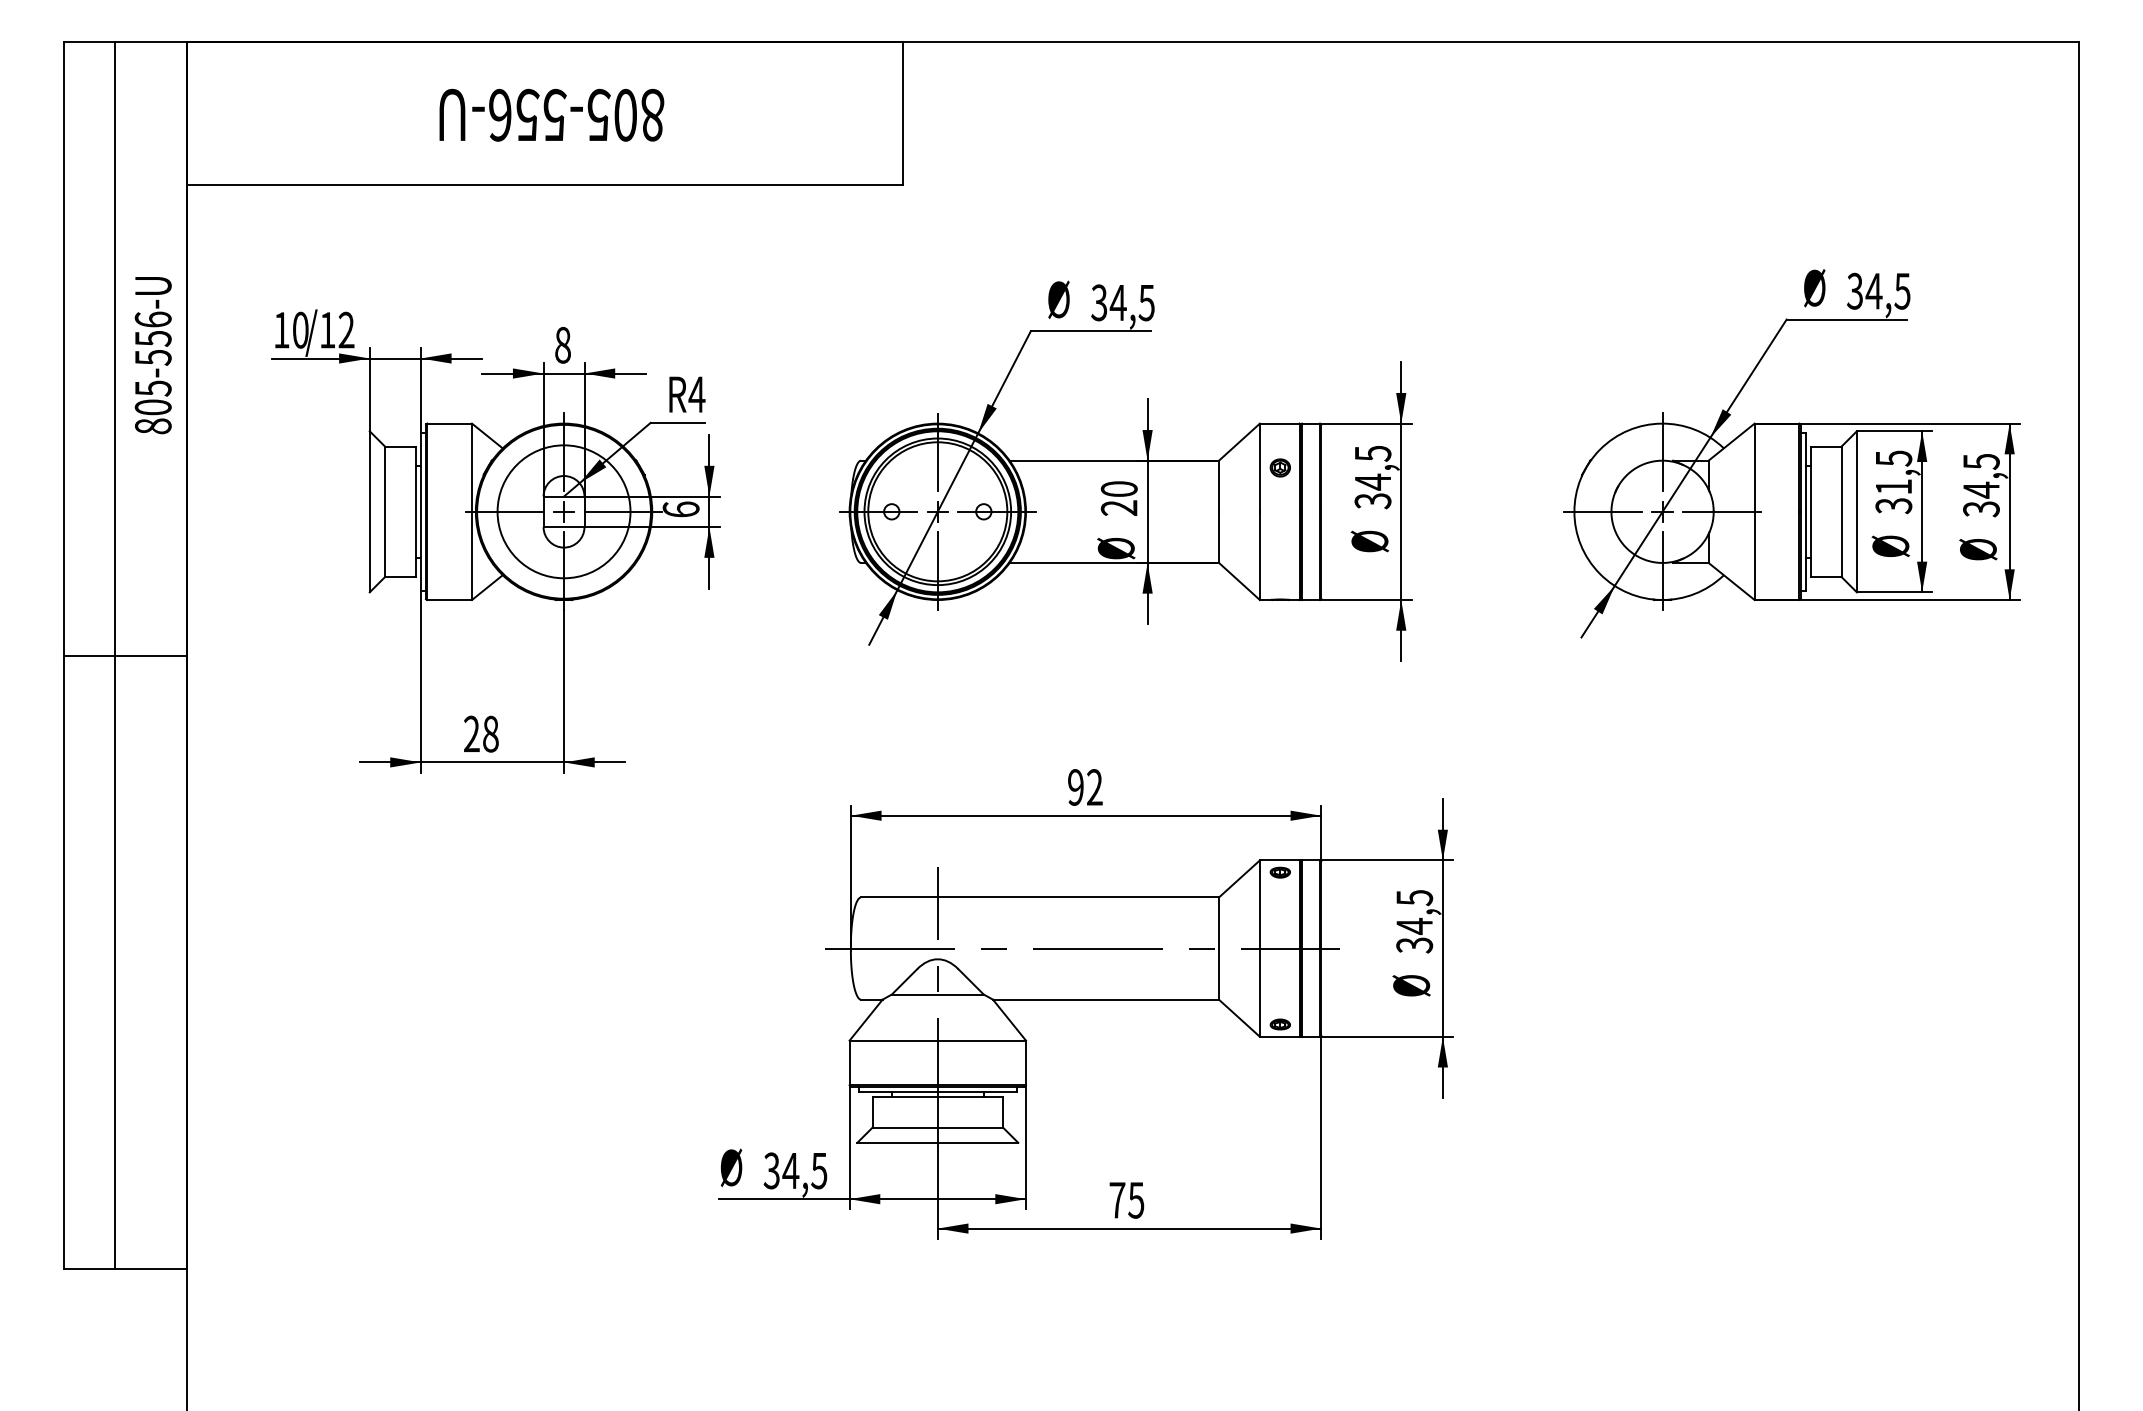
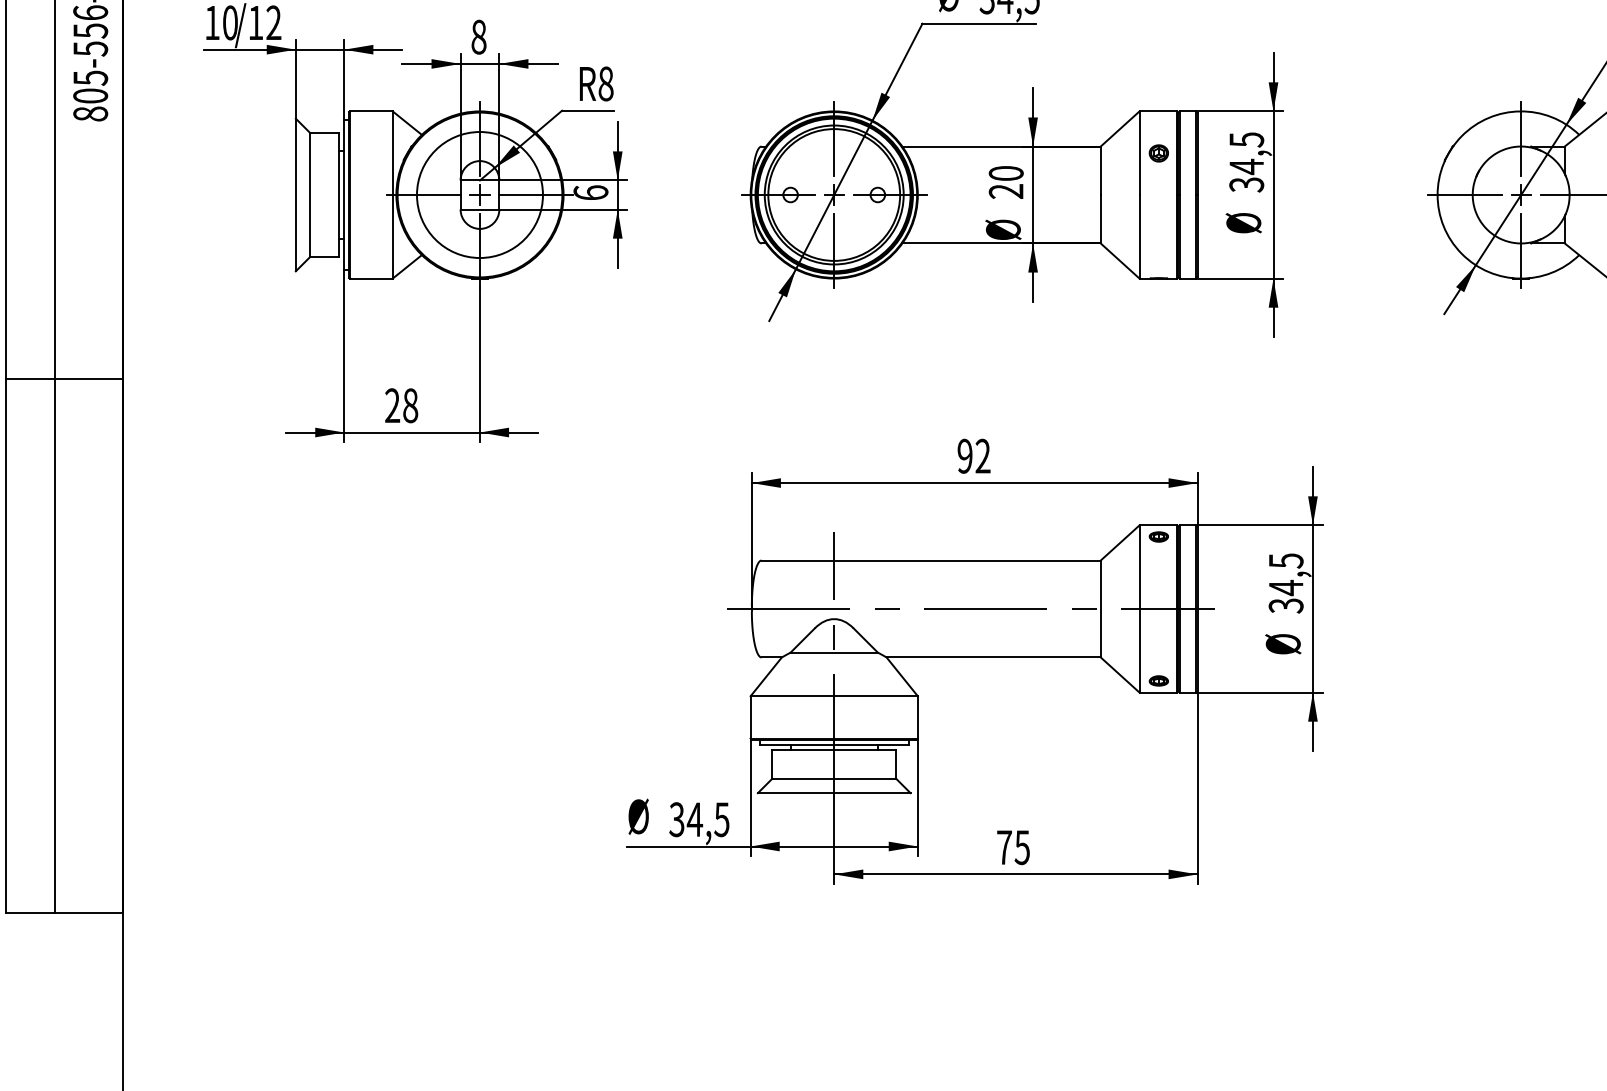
text: (696, 394) -> (605, 83), R4 -> R8
line: (125, 655) -> (64, 378), moved

